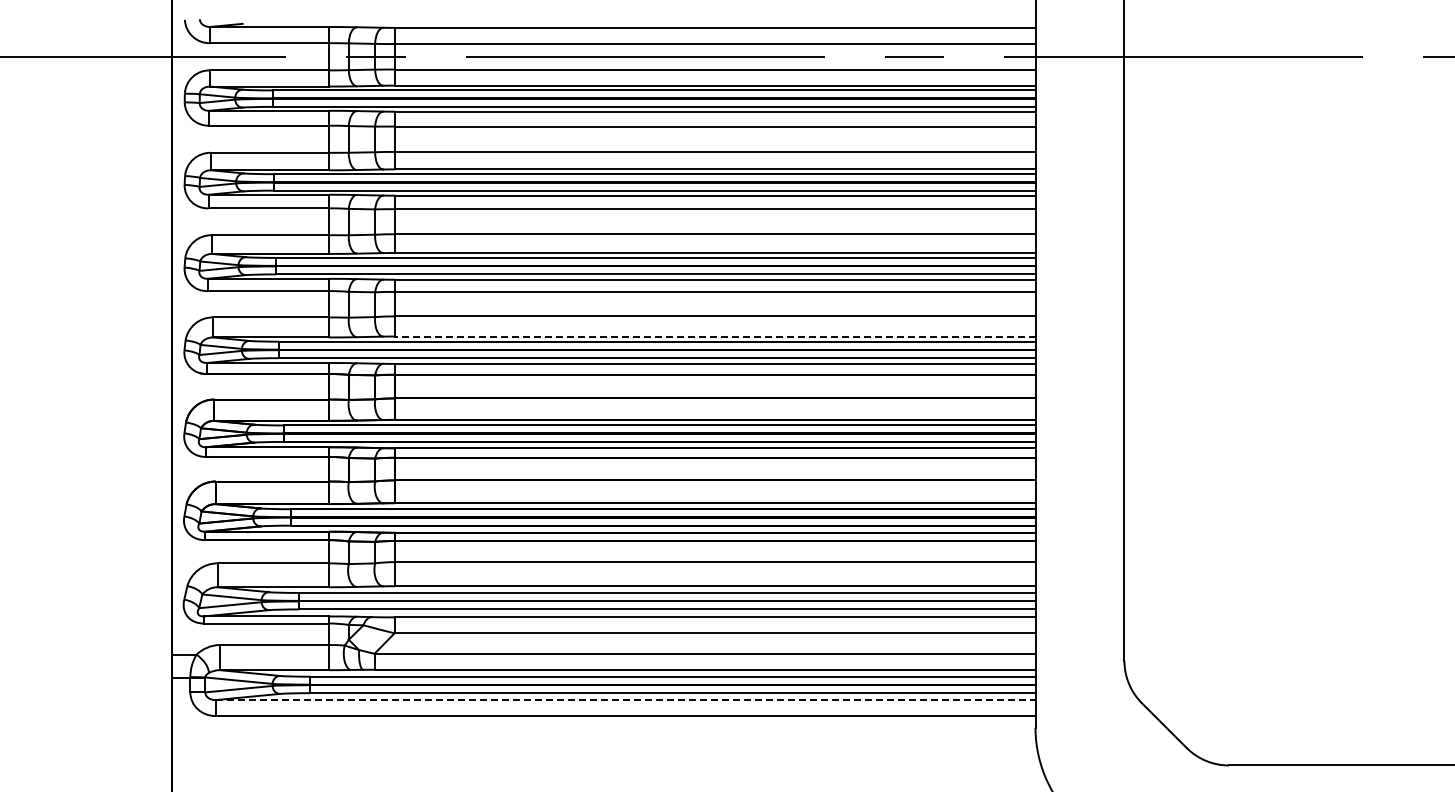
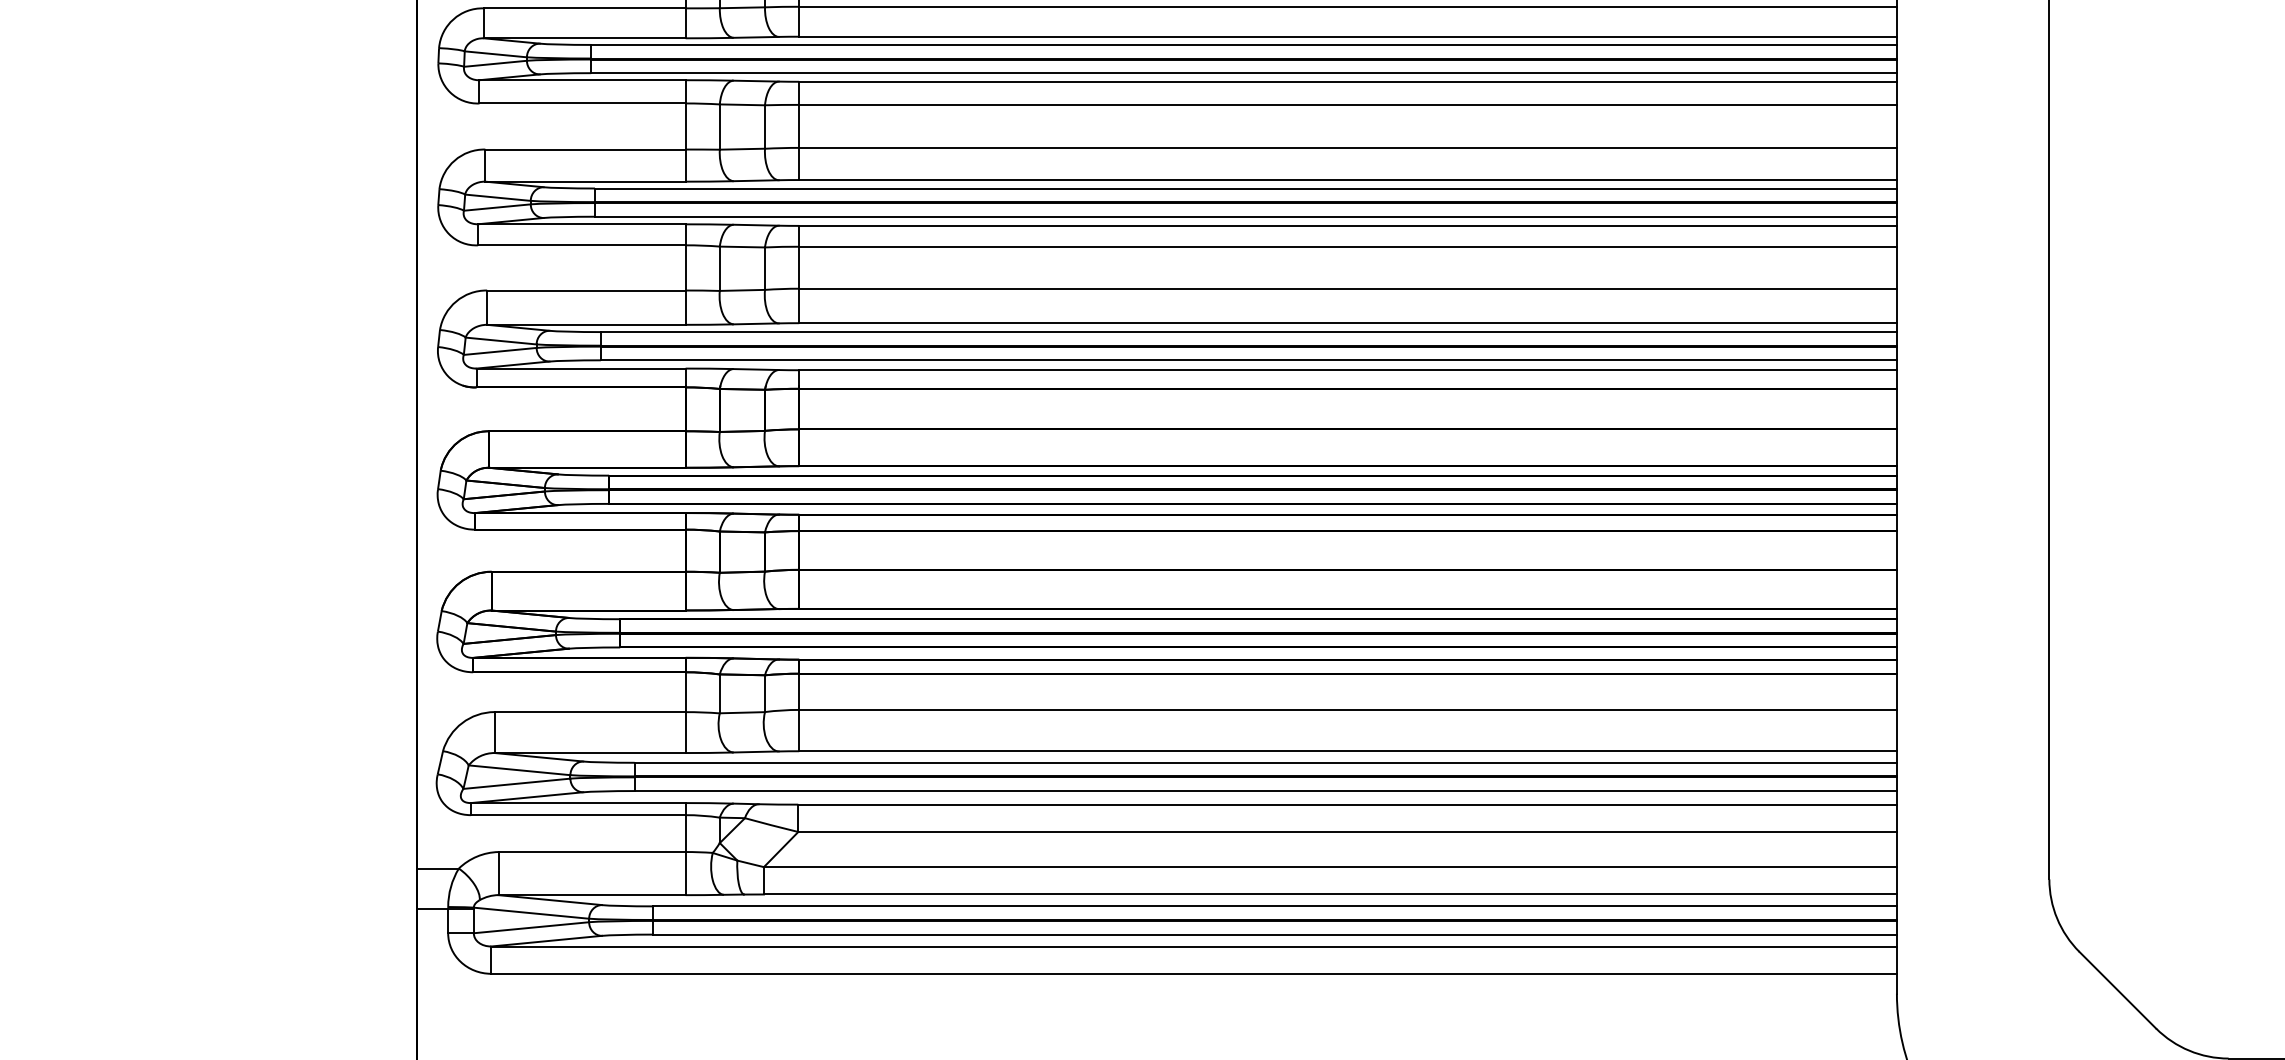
line: (714, 336) -> (1346, 323), dashed -> solid
line: (625, 700) -> (1194, 947), dashed -> solid

